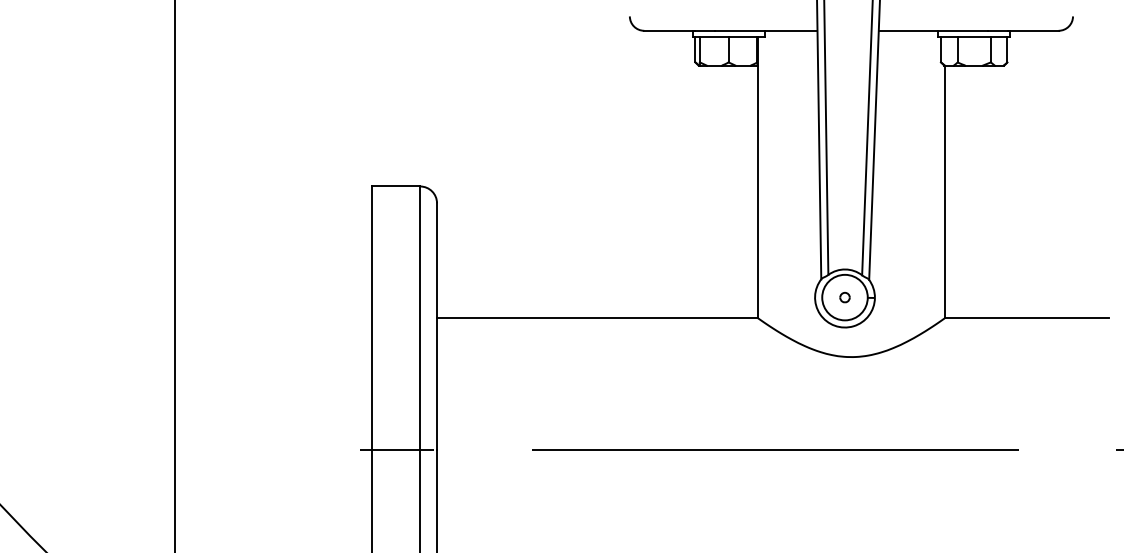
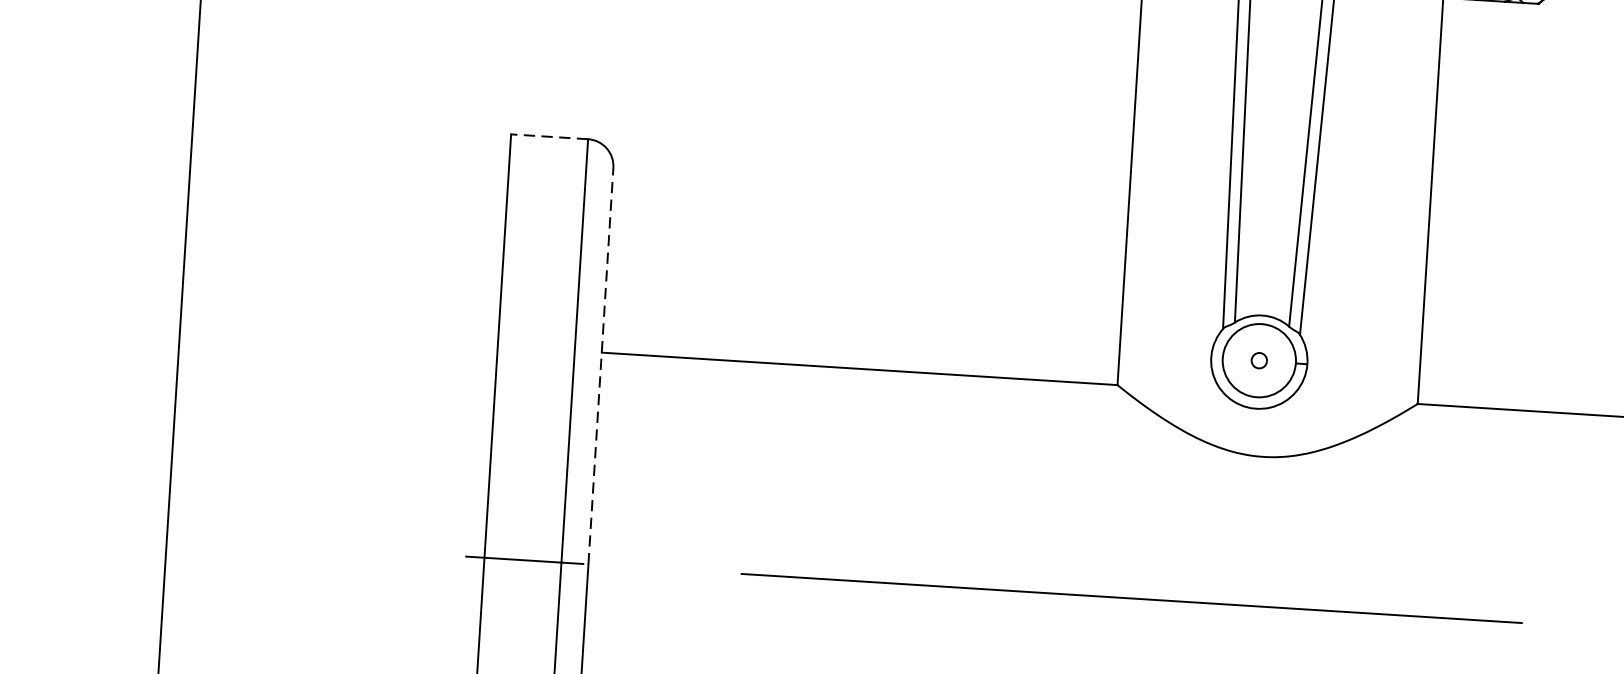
line: (396, 186) -> (549, 136), solid -> dashed
line: (437, 326) -> (601, 365), solid -> dashed

